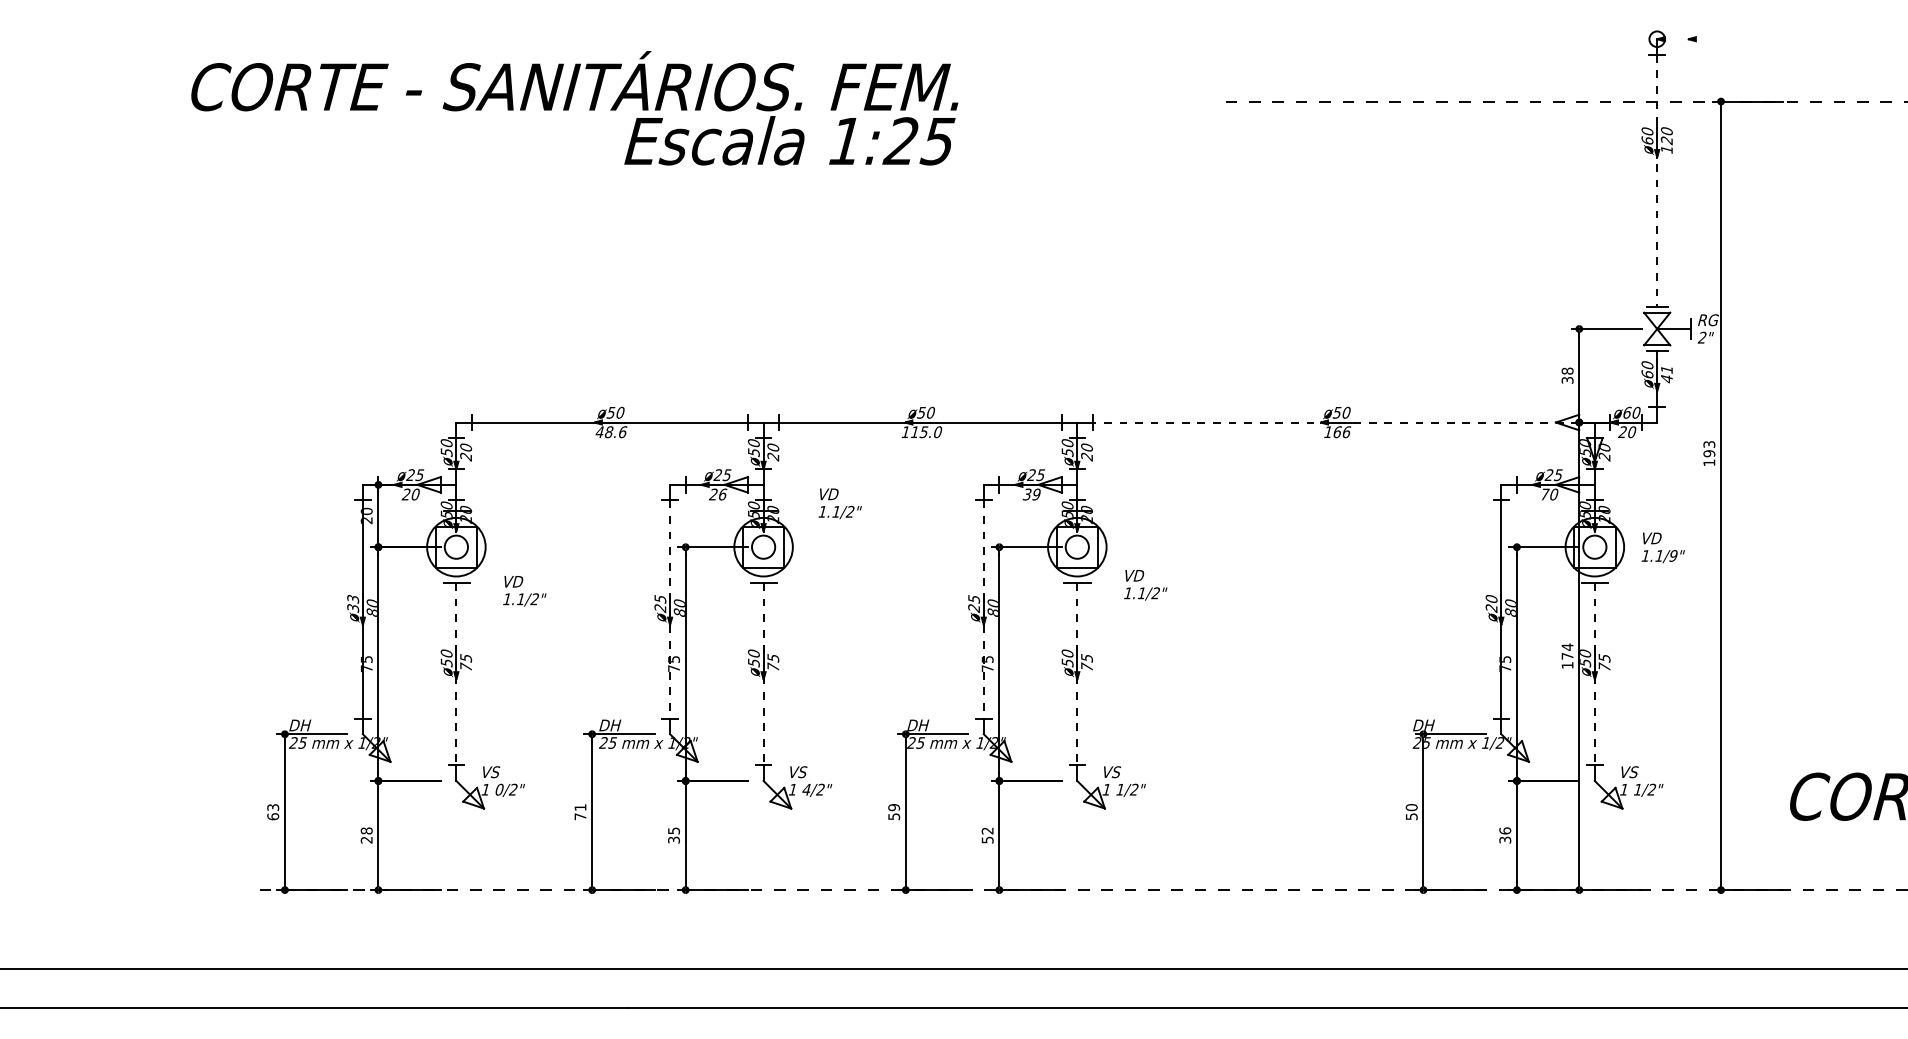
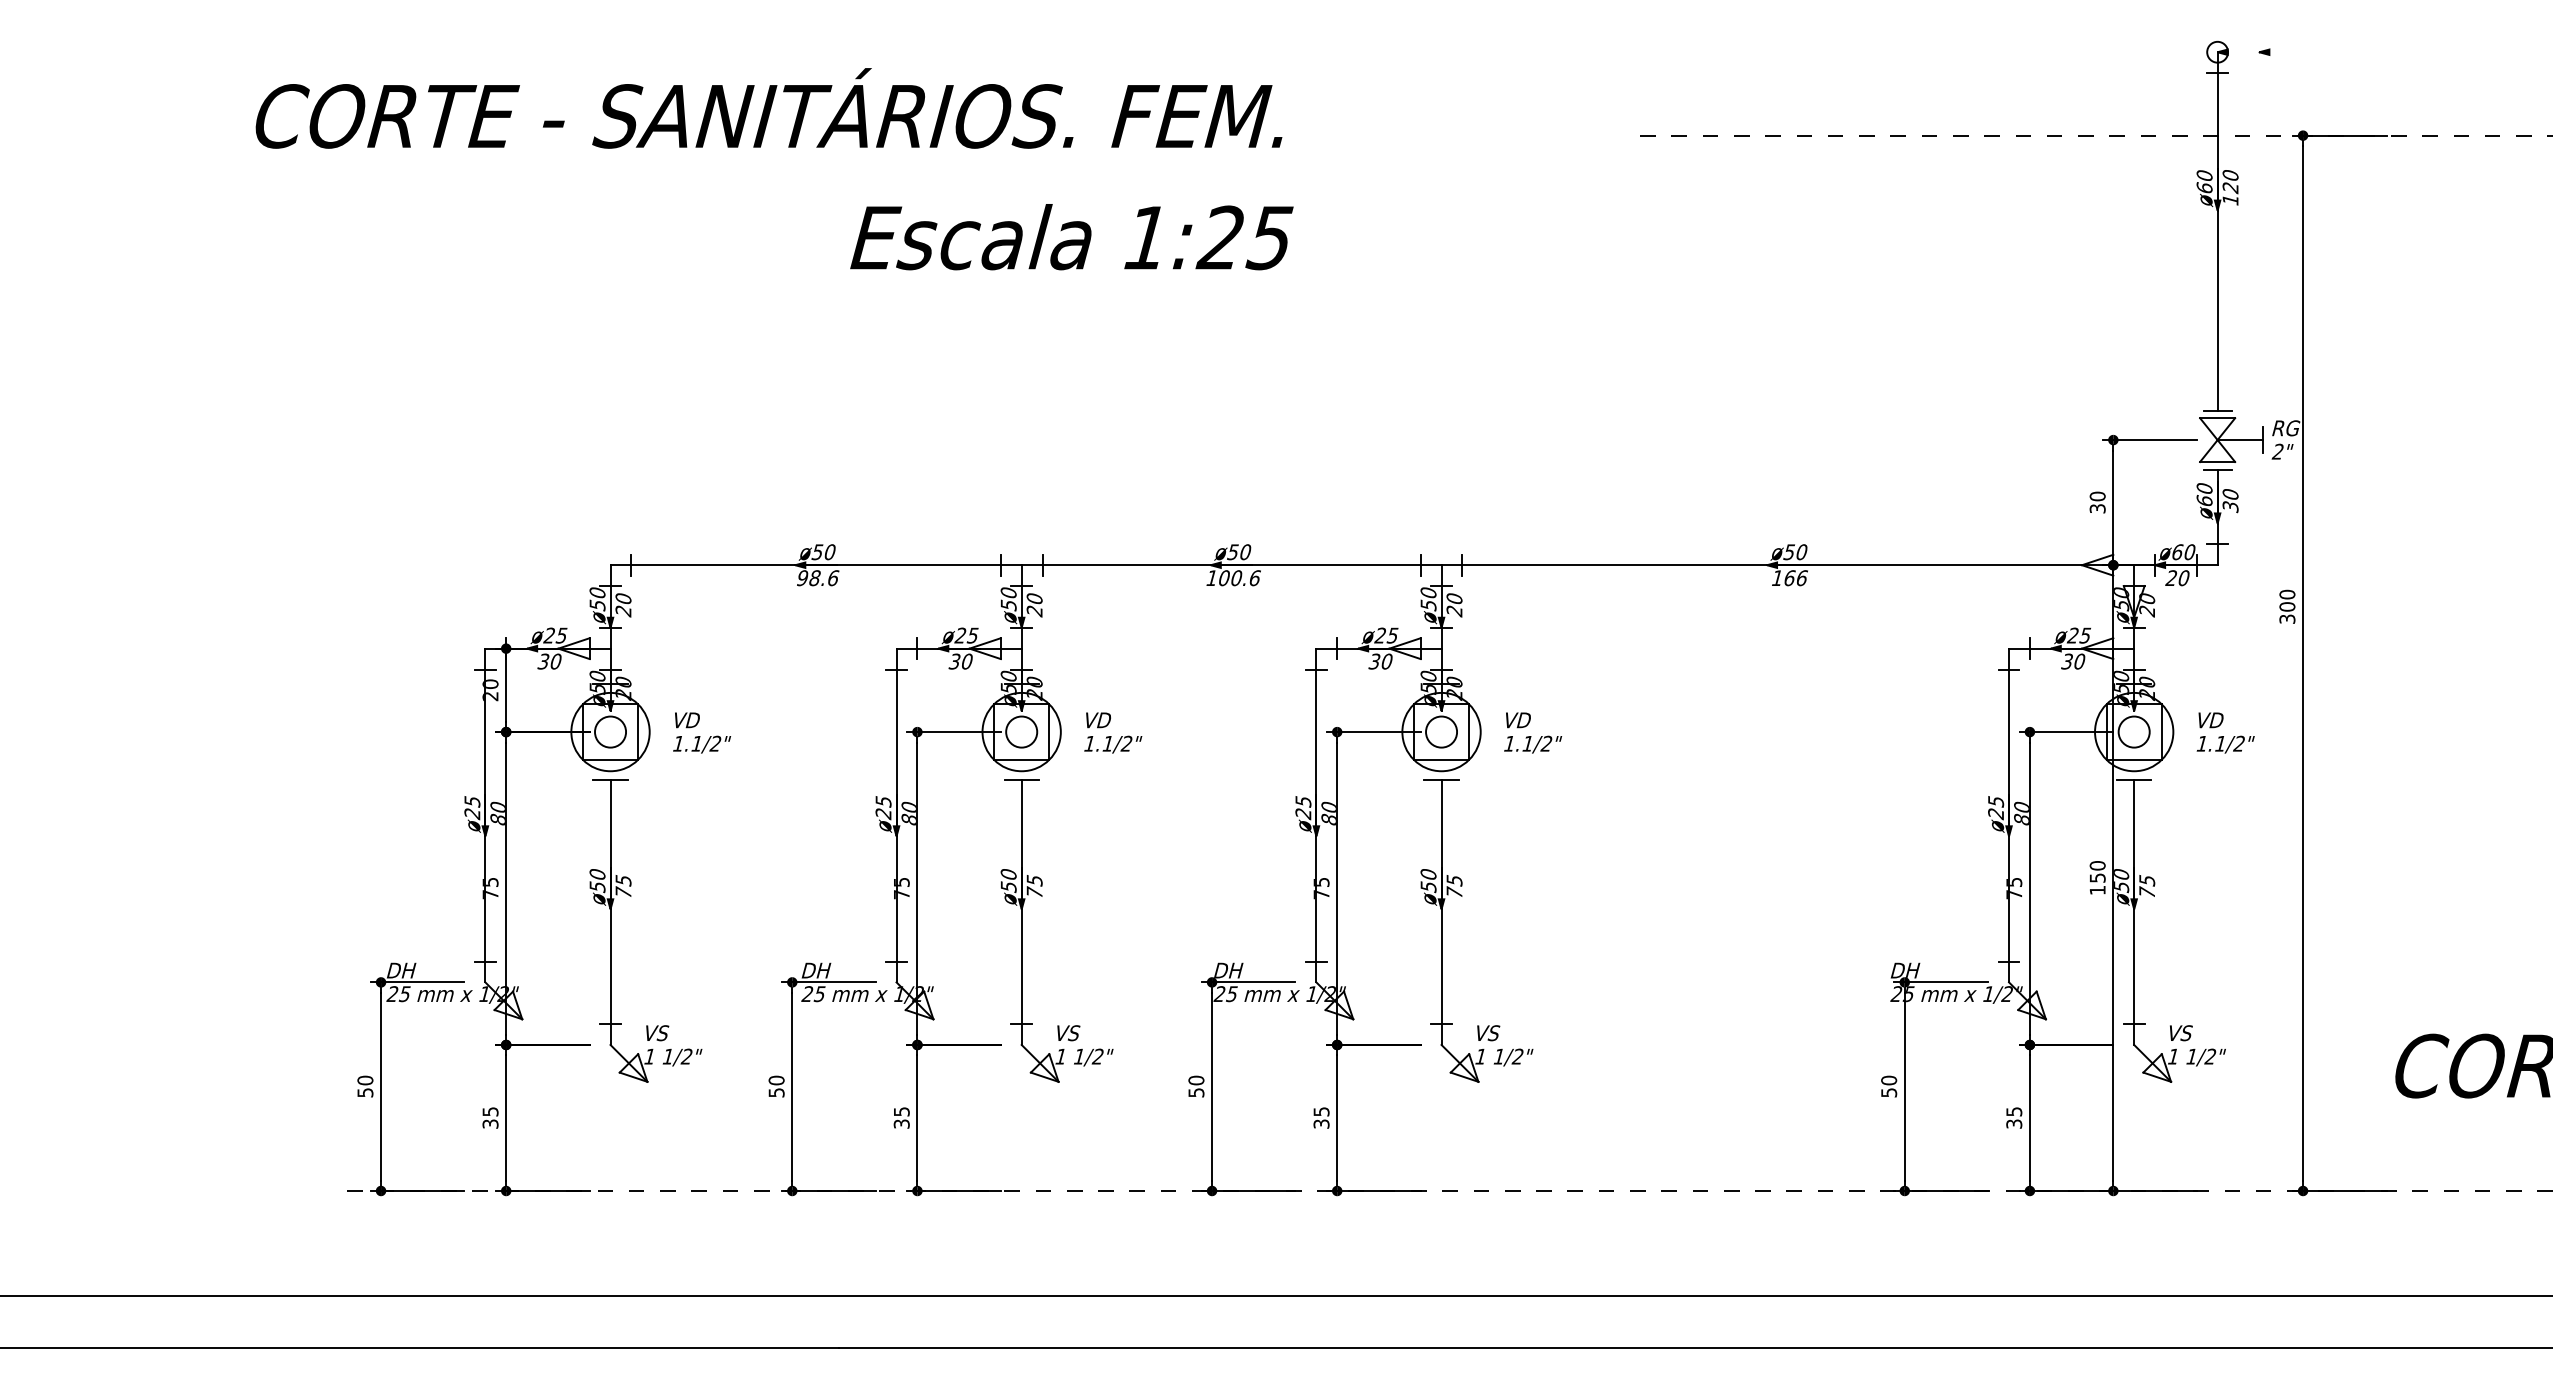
text: (789, 141) -> (1071, 237), moved
line: (1657, 180) -> (2217, 241), dashed -> solid
text: (1567, 371) -> (2097, 496), 38 -> 30
text: (1666, 374) -> (2230, 501), 41 -> 30
line: (1335, 422) -> (1787, 565), dashed -> solid
text: (599, 432) -> (802, 578), 48.6 -> 98.6
text: (926, 432) -> (1239, 578), 115.0 -> 100.6
text: (1709, 453) -> (2287, 606), 193 -> 300
text: (406, 494) -> (543, 661), 20 -> 30
text: (717, 494) -> (960, 661), 26 -> 30
text: (1036, 494) -> (1386, 661), 39 -> 30
text: (1545, 494) -> (2067, 661), 70 -> 30
text: (840, 503) -> (1113, 732), moved
text: (1672, 555) -> (2238, 743), 1.1/9" -> 1.1/2"
text: (1146, 584) -> (1533, 732), moved
text: (525, 590) -> (702, 732), moved
text: (1491, 599) -> (1996, 801), ø20 -> ø25
text: (353, 604) -> (472, 808), ø33 -> ø25
line: (670, 610) -> (896, 816), dashed -> solid
line: (983, 610) -> (1316, 816), dashed -> solid
text: (1567, 651) -> (2097, 871), 174 -> 150
line: (456, 674) -> (610, 902), dashed -> solid
line: (763, 674) -> (1021, 902), dashed -> solid
line: (1077, 674) -> (1441, 902), dashed -> solid
line: (1595, 674) -> (2134, 902), dashed -> solid
text: (498, 789) -> (667, 1056), 0/2" -> 1/2"
text: (806, 789) -> (1078, 1056), 4/2" -> 1/2"
text: (894, 807) -> (1196, 1080), 59 -> 50
text: (273, 812) -> (365, 1086), 63 -> 50
text: (580, 812) -> (776, 1086), 71 -> 50
text: (1505, 830) -> (2014, 1111), 36 -> 35
text: (366, 835) -> (490, 1117), 28 -> 35
text: (987, 835) -> (1321, 1117), 52 -> 35

